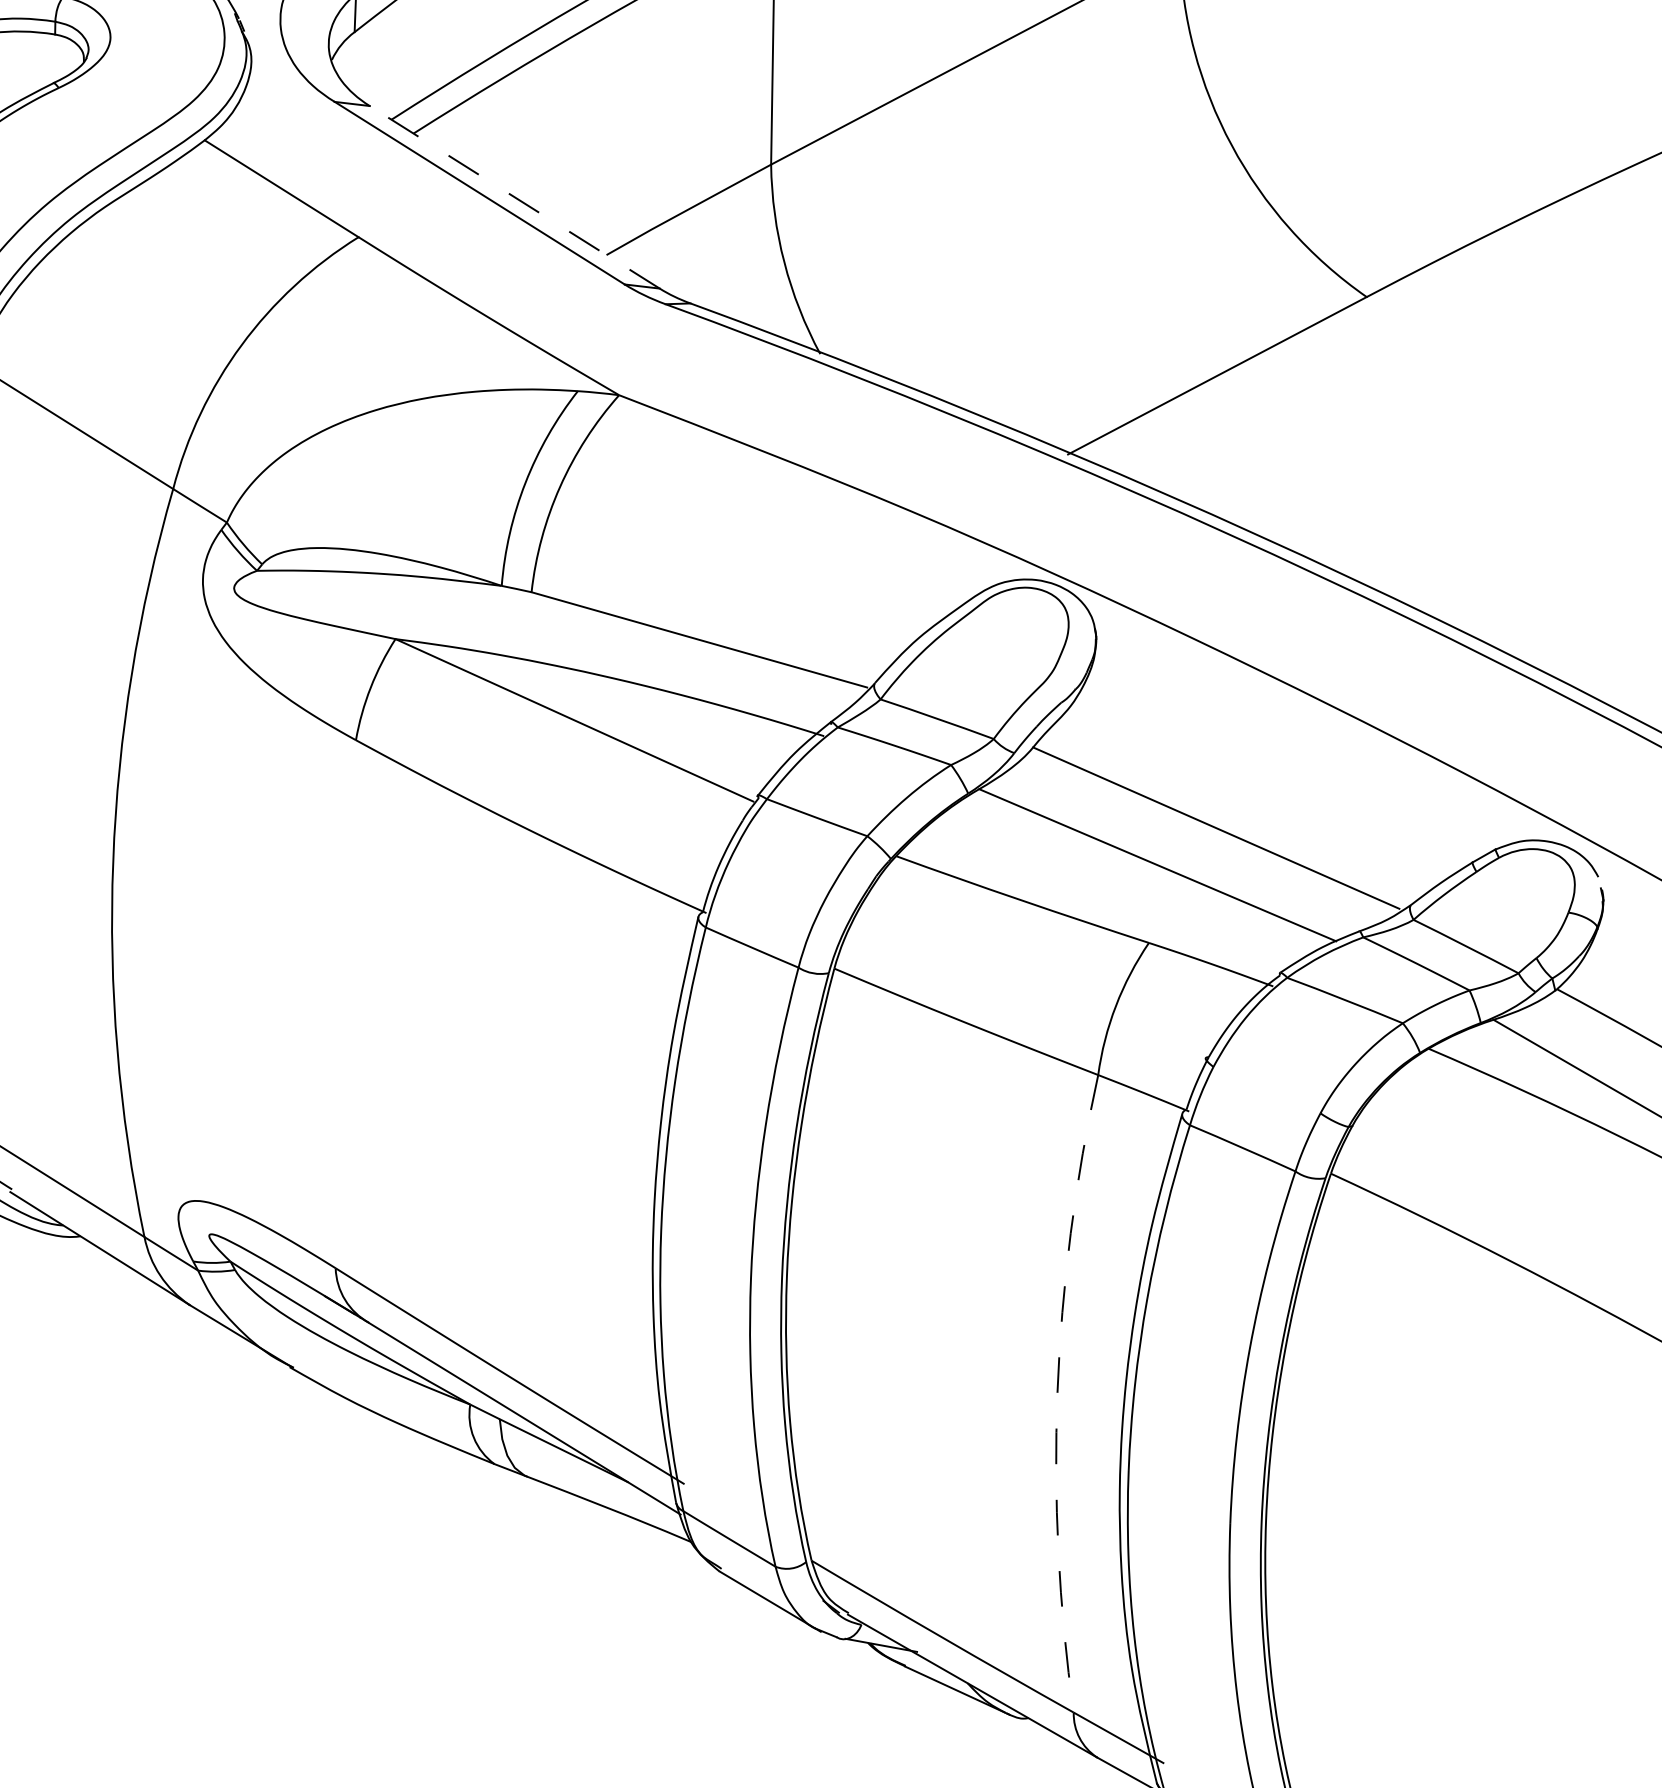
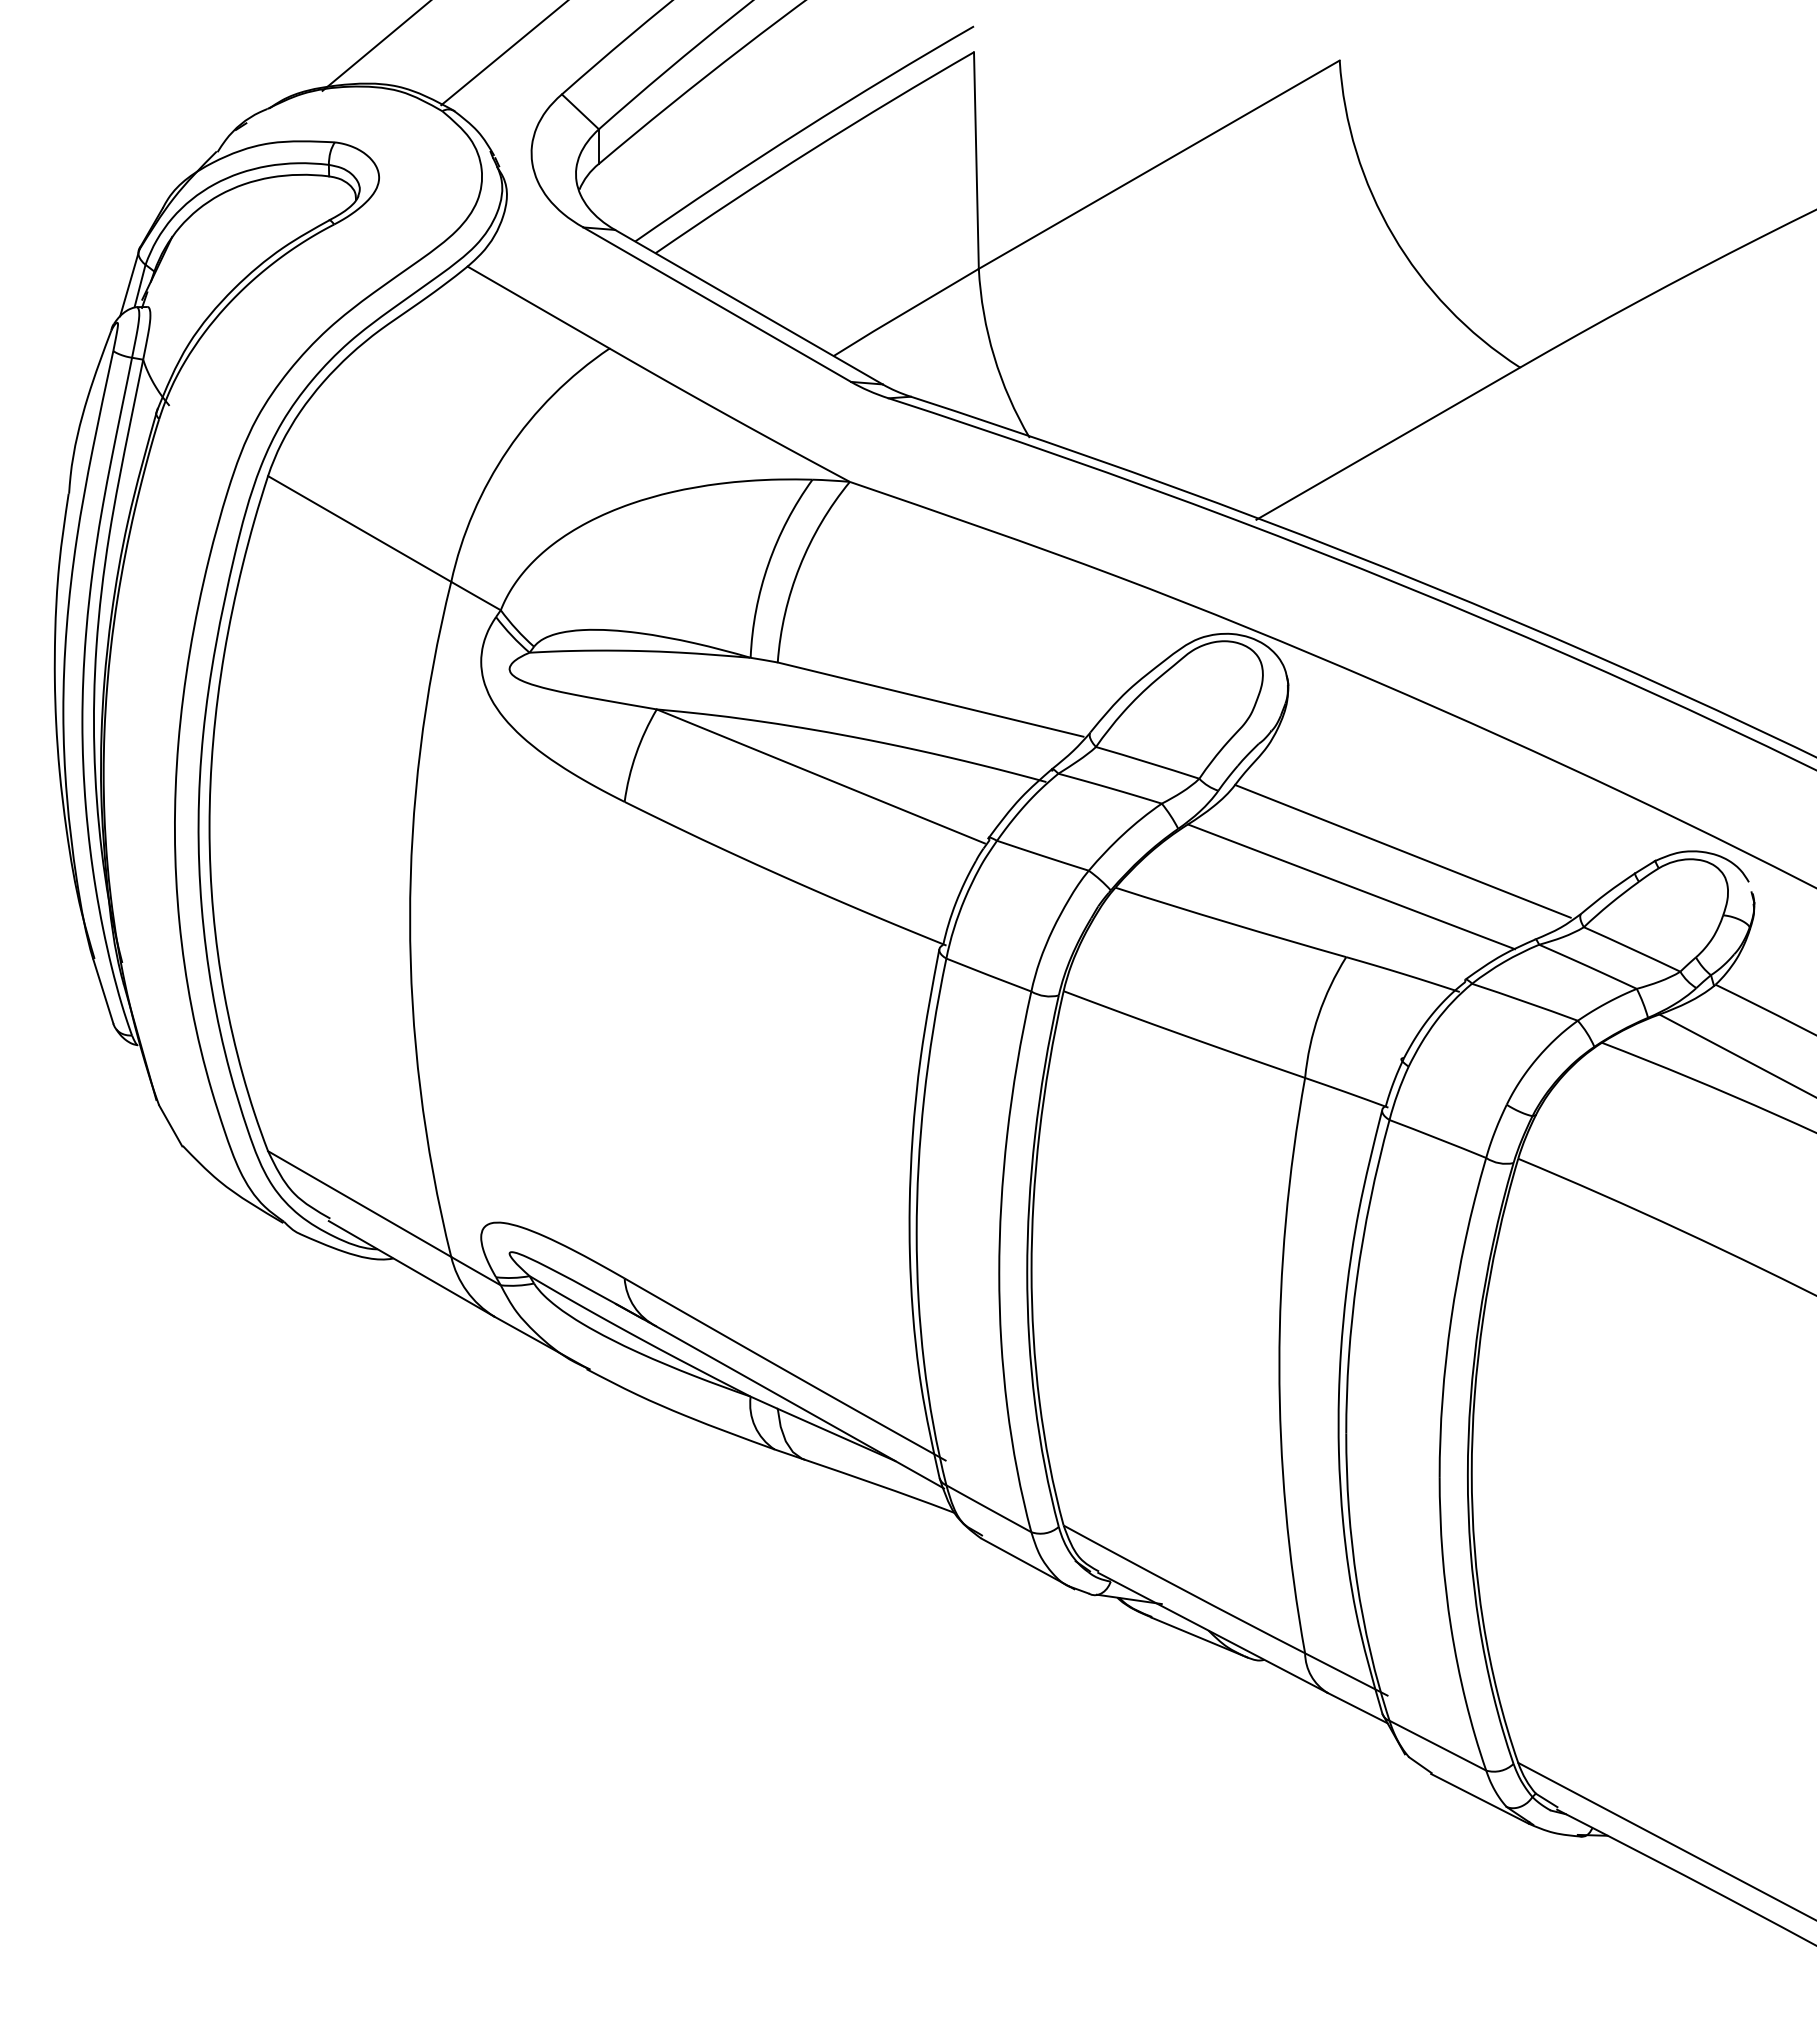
line: (514, 196) -> (748, 306), dashed -> solid
arc: (1057, 1392) -> (1279, 1365), dashed -> solid

